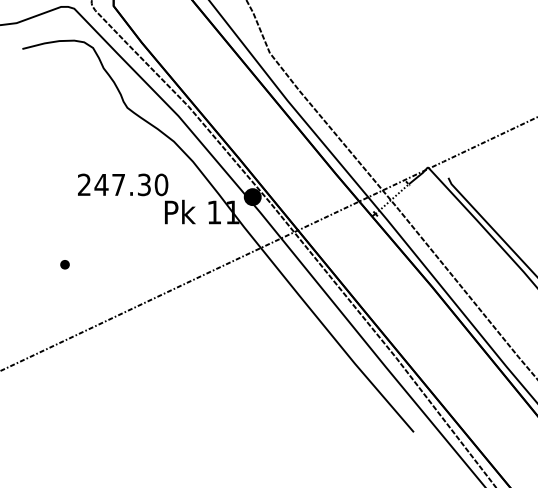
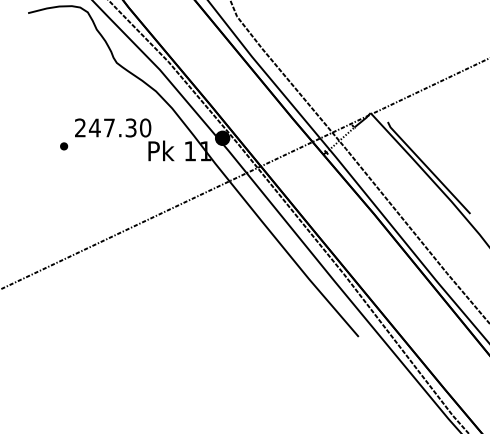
part: (65, 264) -> (64, 146), moved

